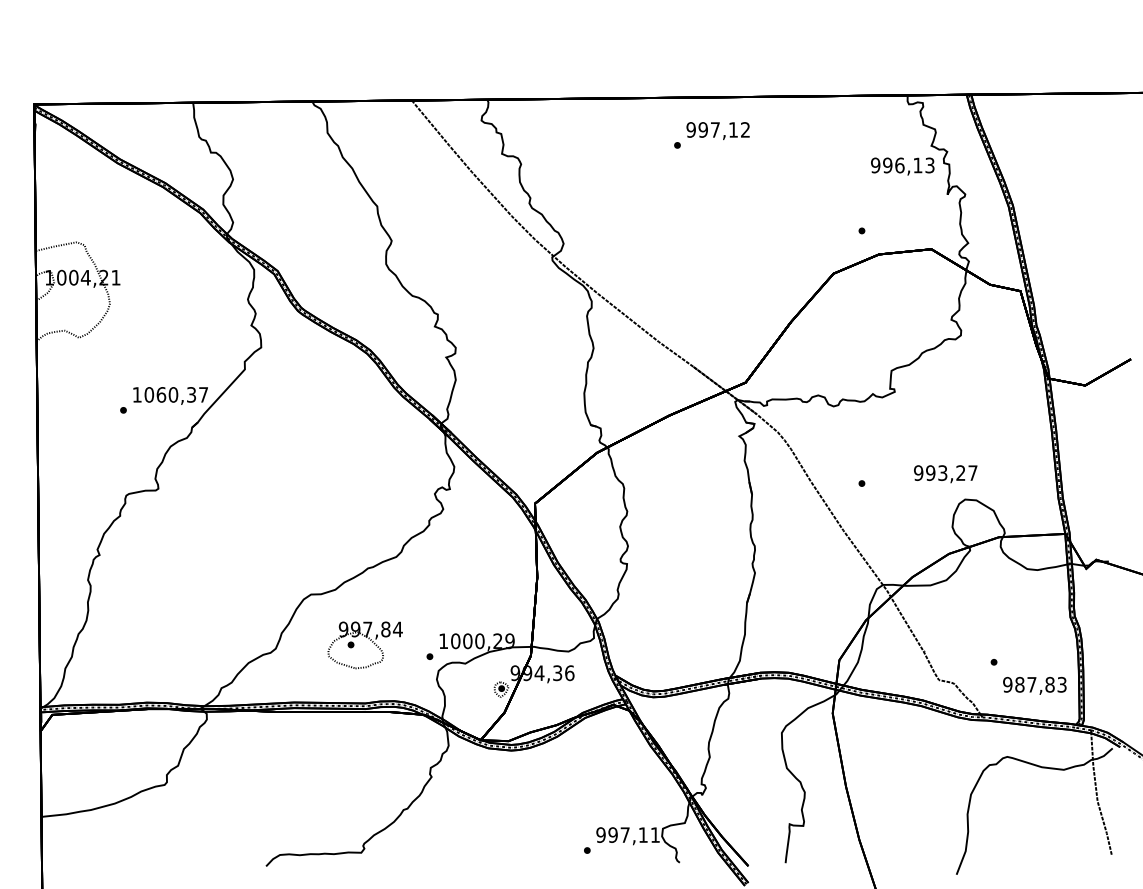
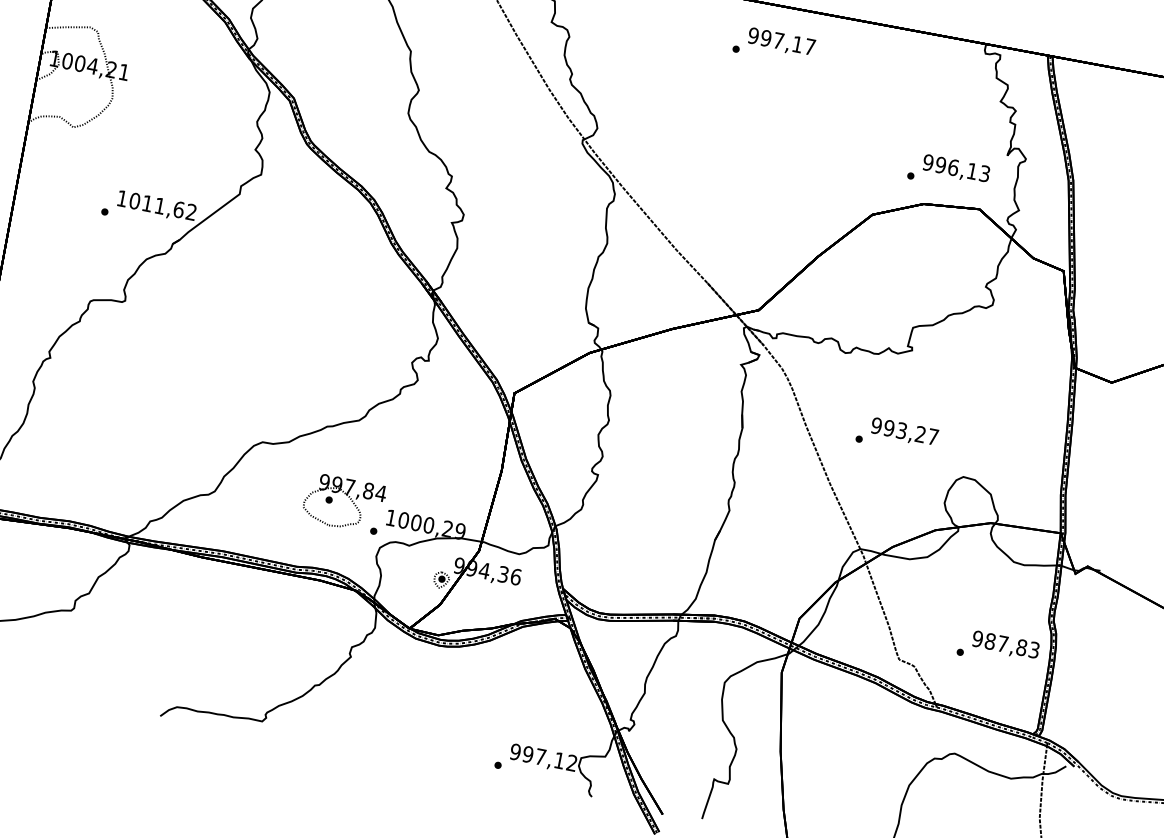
text: (745, 129) -> (810, 46), 997,12 -> 997,17
text: (902, 166) -> (956, 169), moved
text: (181, 394) -> (168, 207), 1060,37 -> 1011,62
text: (945, 474) -> (904, 432), moved
part: (368, 639) -> (348, 497), moved
text: (1034, 685) -> (1005, 645), moved
text: (654, 834) -> (571, 762), 997,11 -> 997,12

